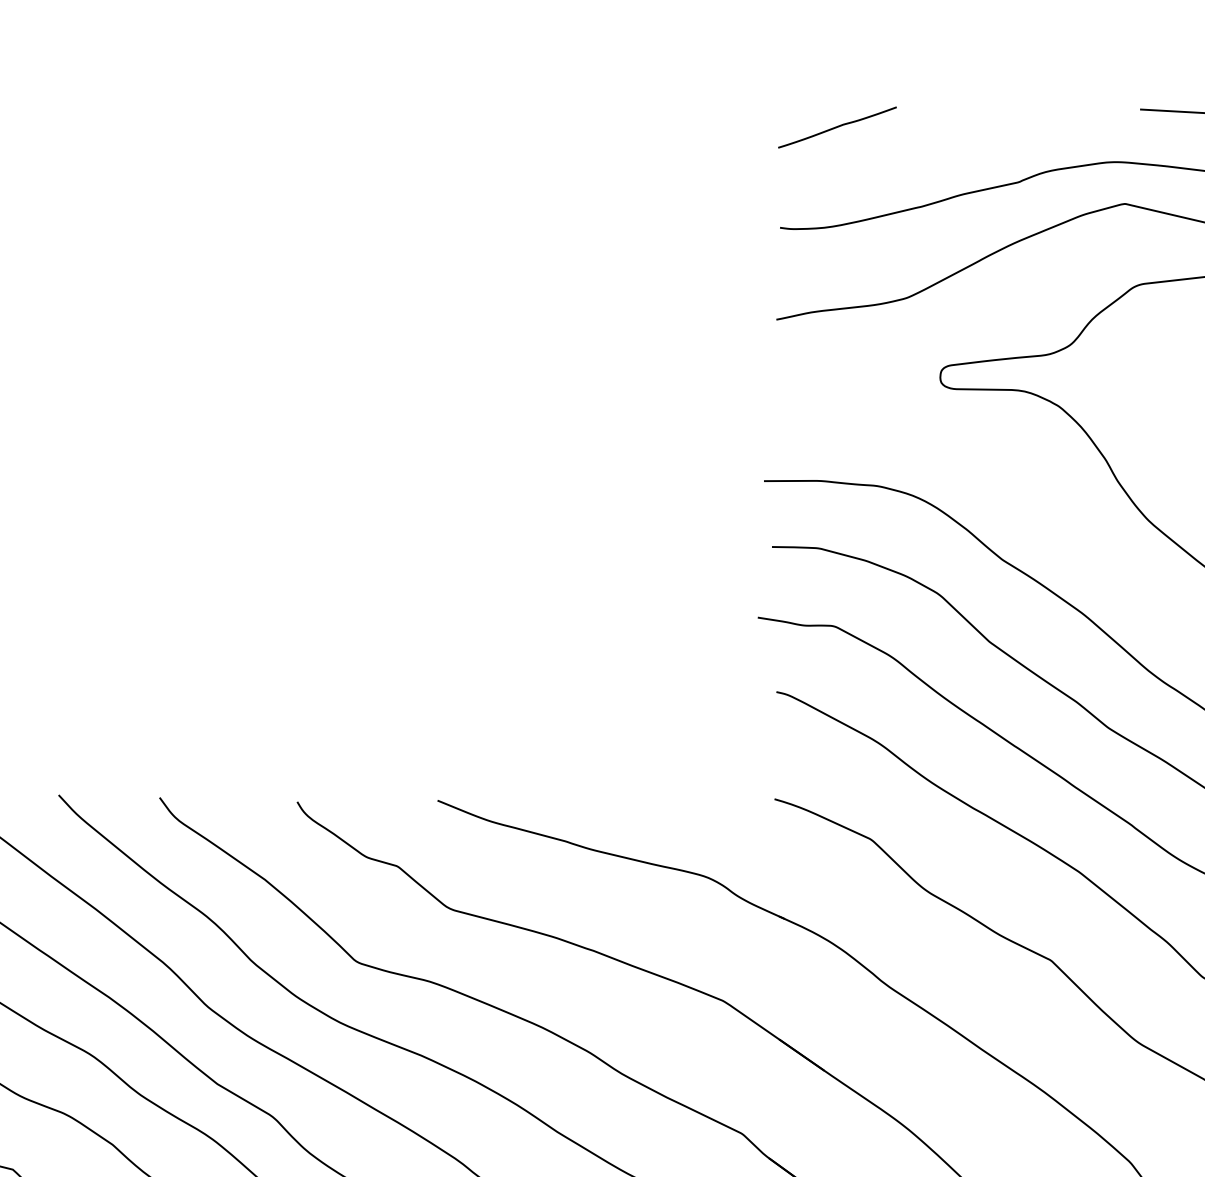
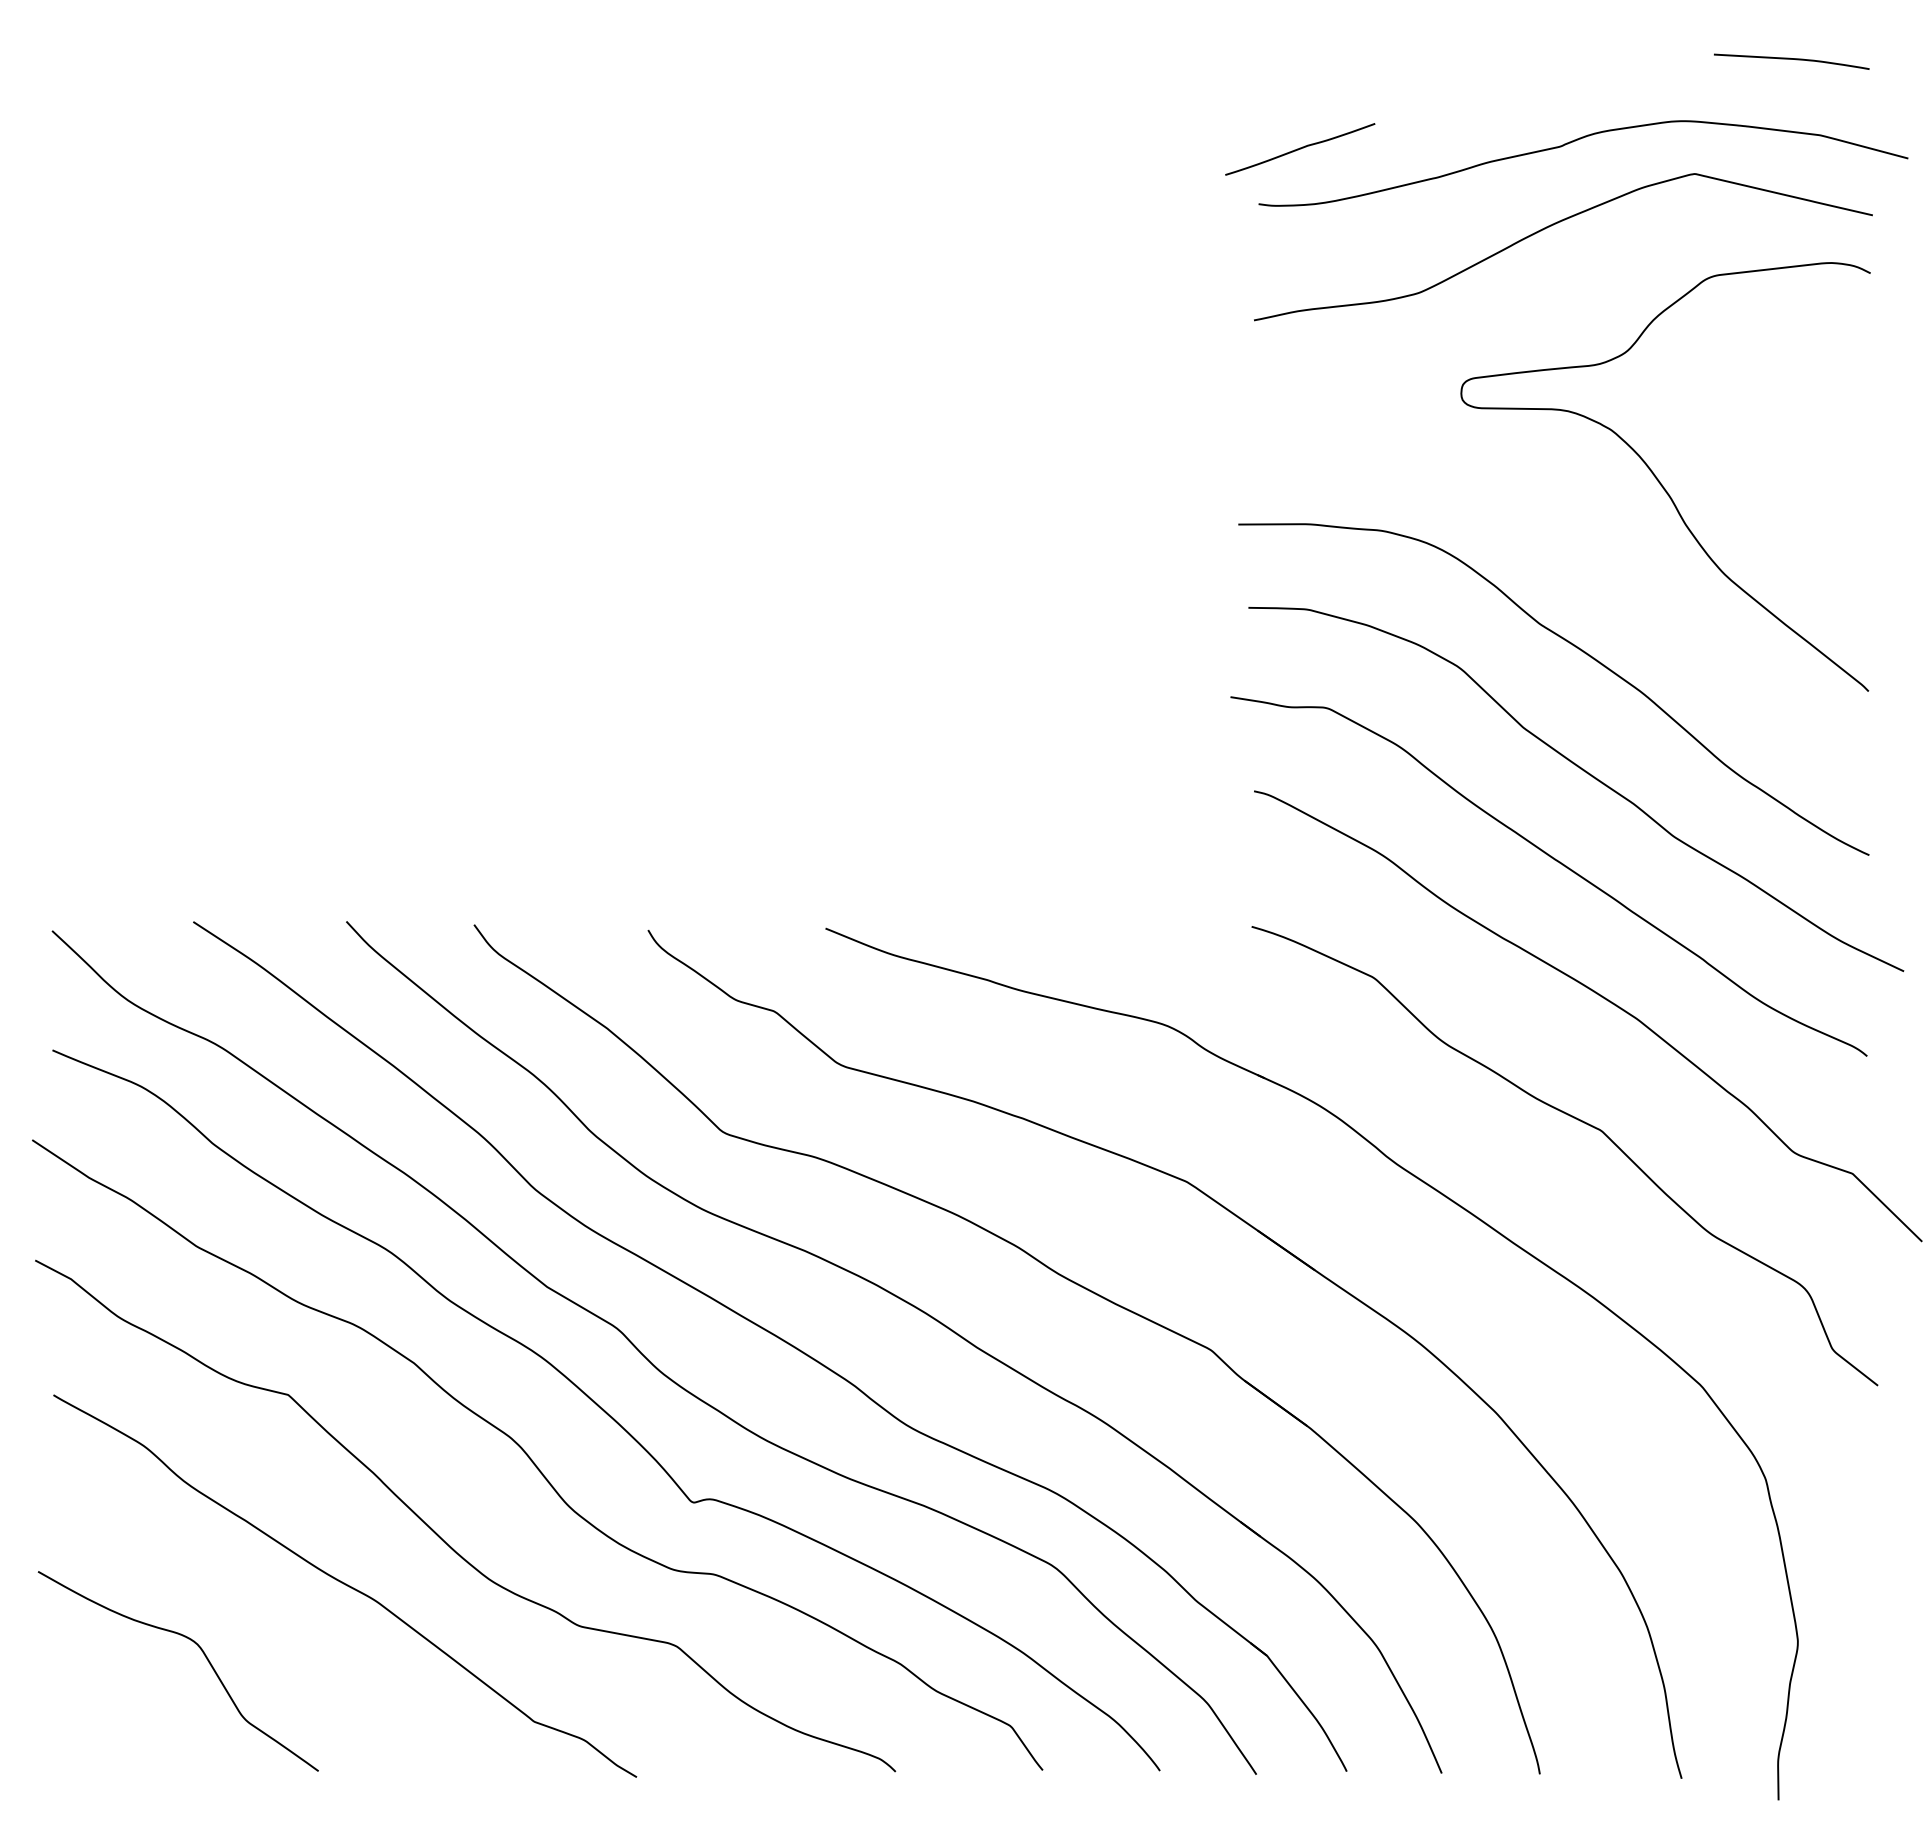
curve: (837, 127) -> (1300, 149), moved

